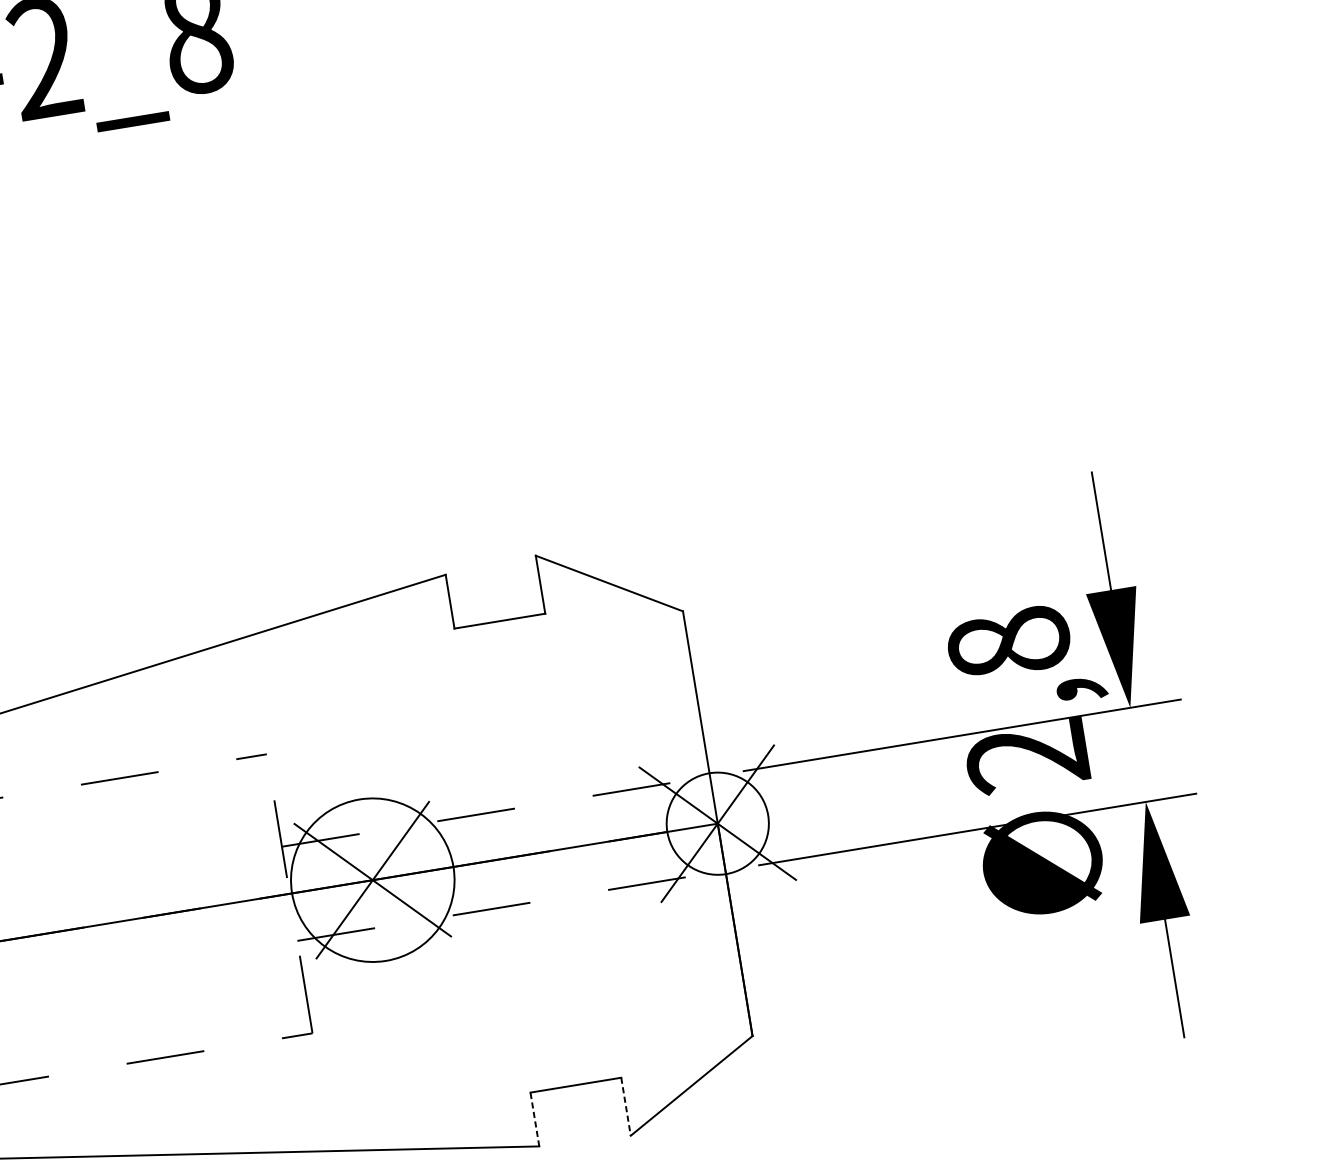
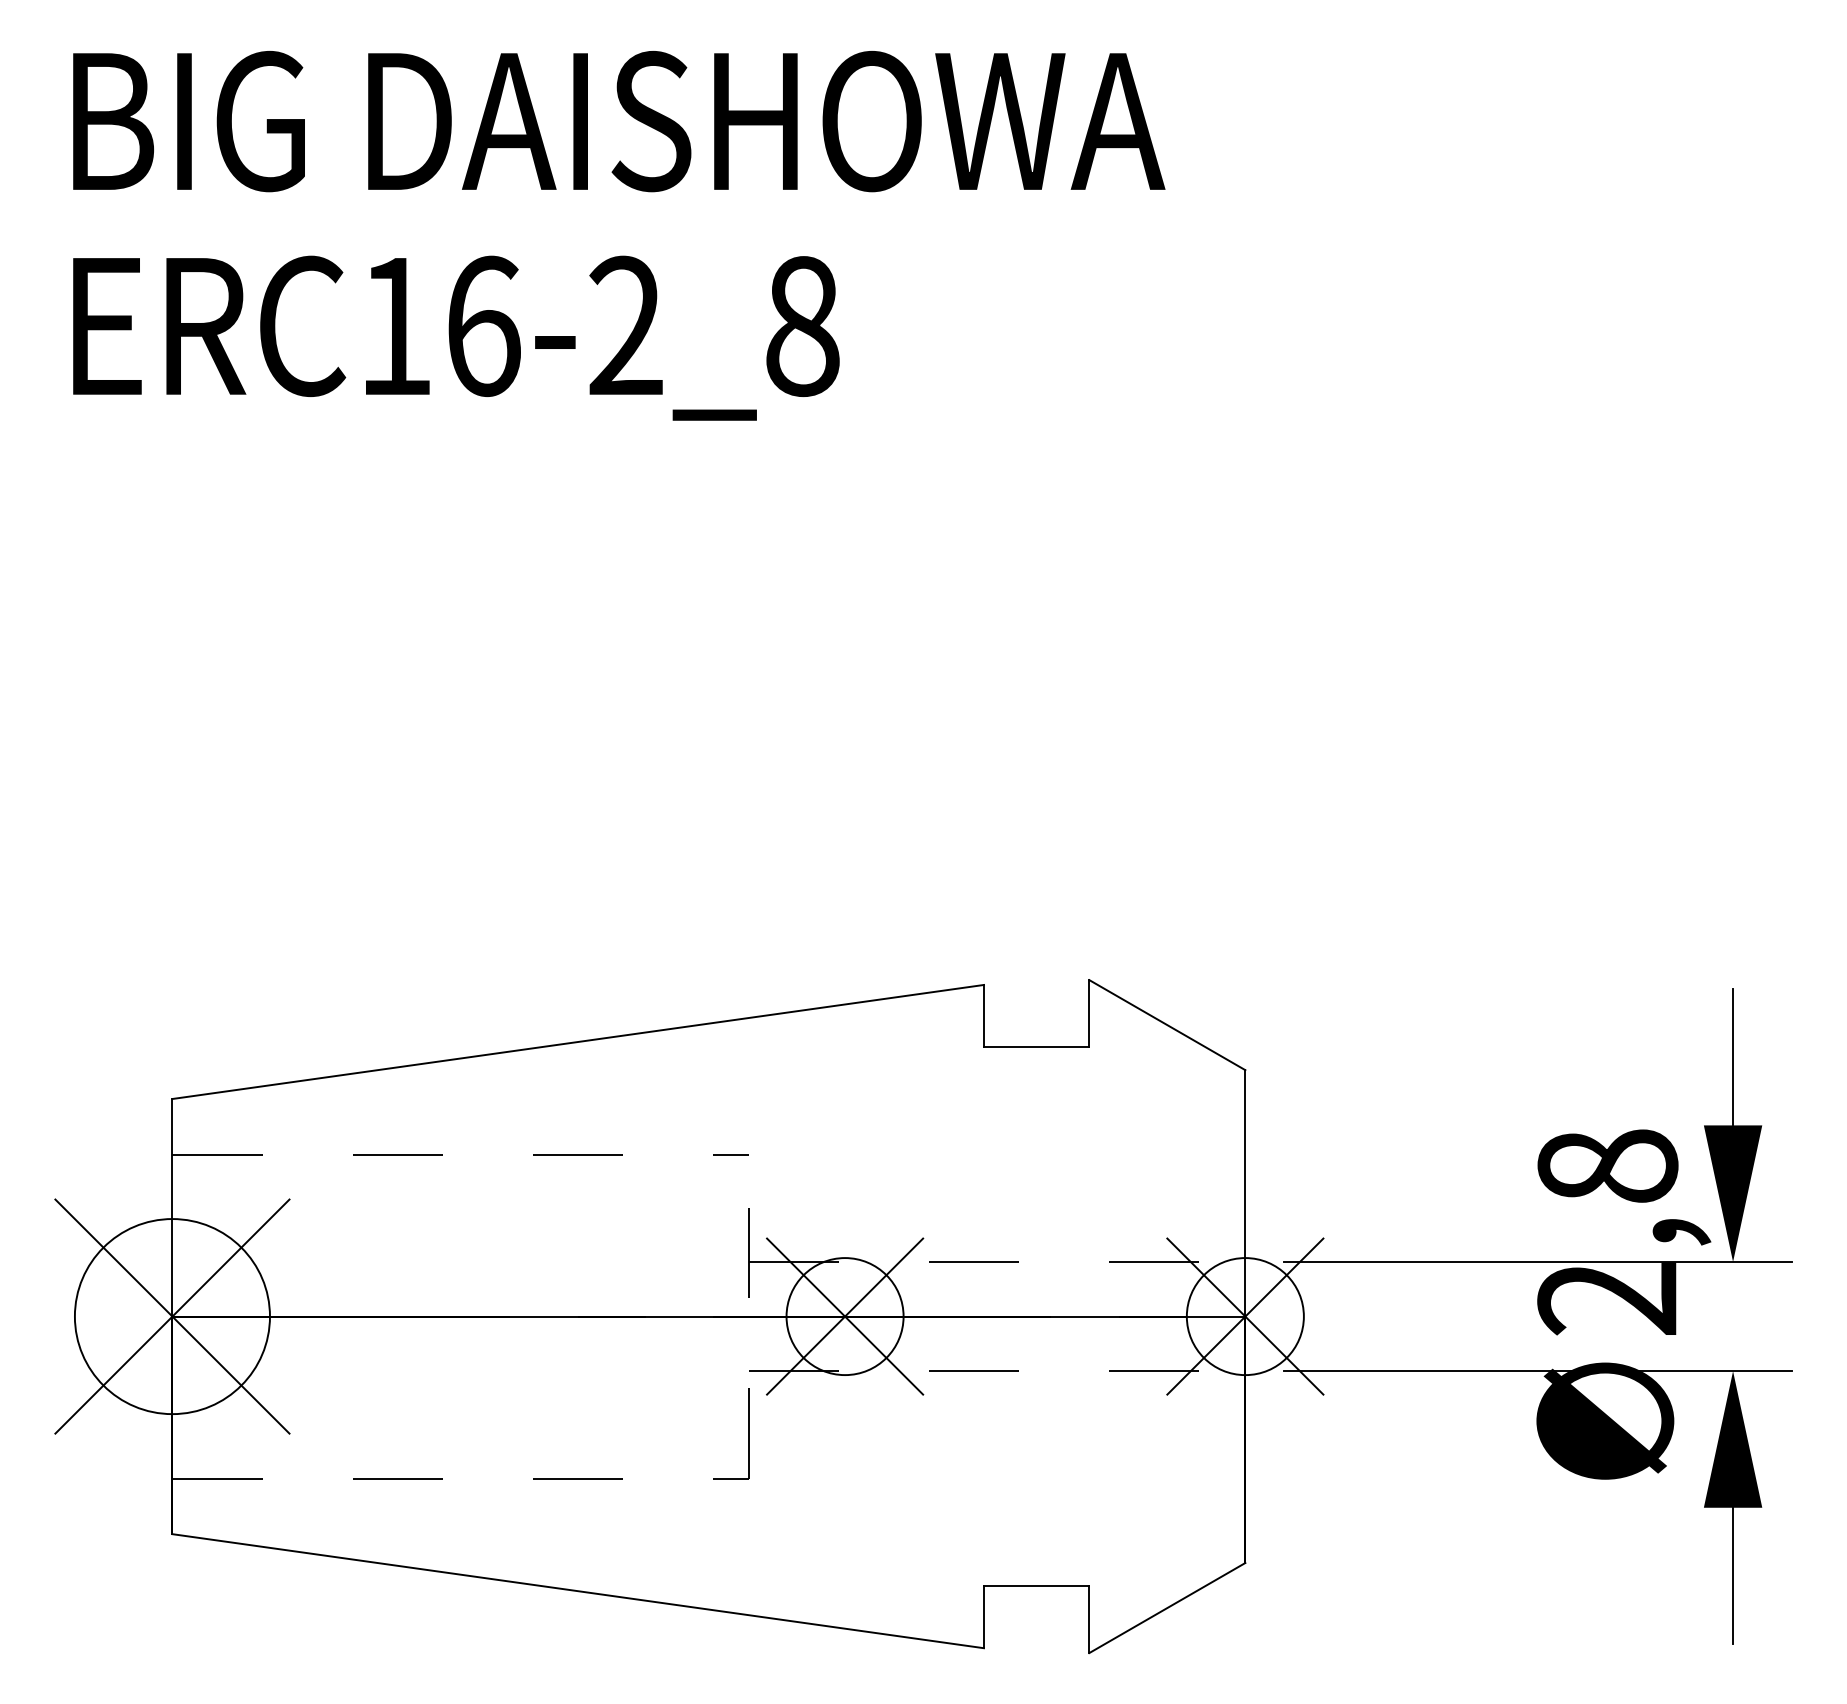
circle: (372, 880) -> (844, 1316), size x0.62
line: (626, 1106) -> (1089, 1619), dashed -> solid
line: (534, 1119) -> (983, 1616), dashed -> solid

